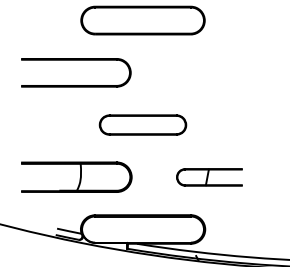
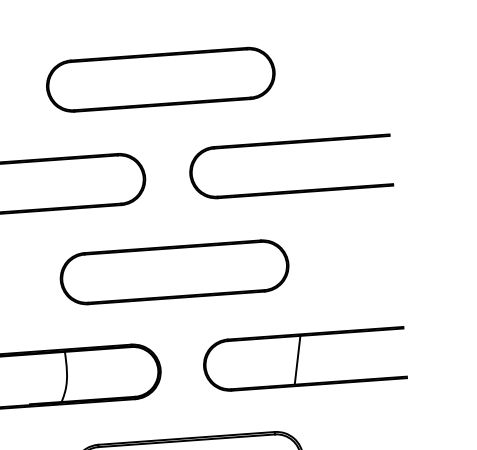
part: (209, 60) -> (288, 144), added
part: (142, 124) -> (173, 271), size x1.43
part: (209, 177) -> (304, 360), size x1.67

